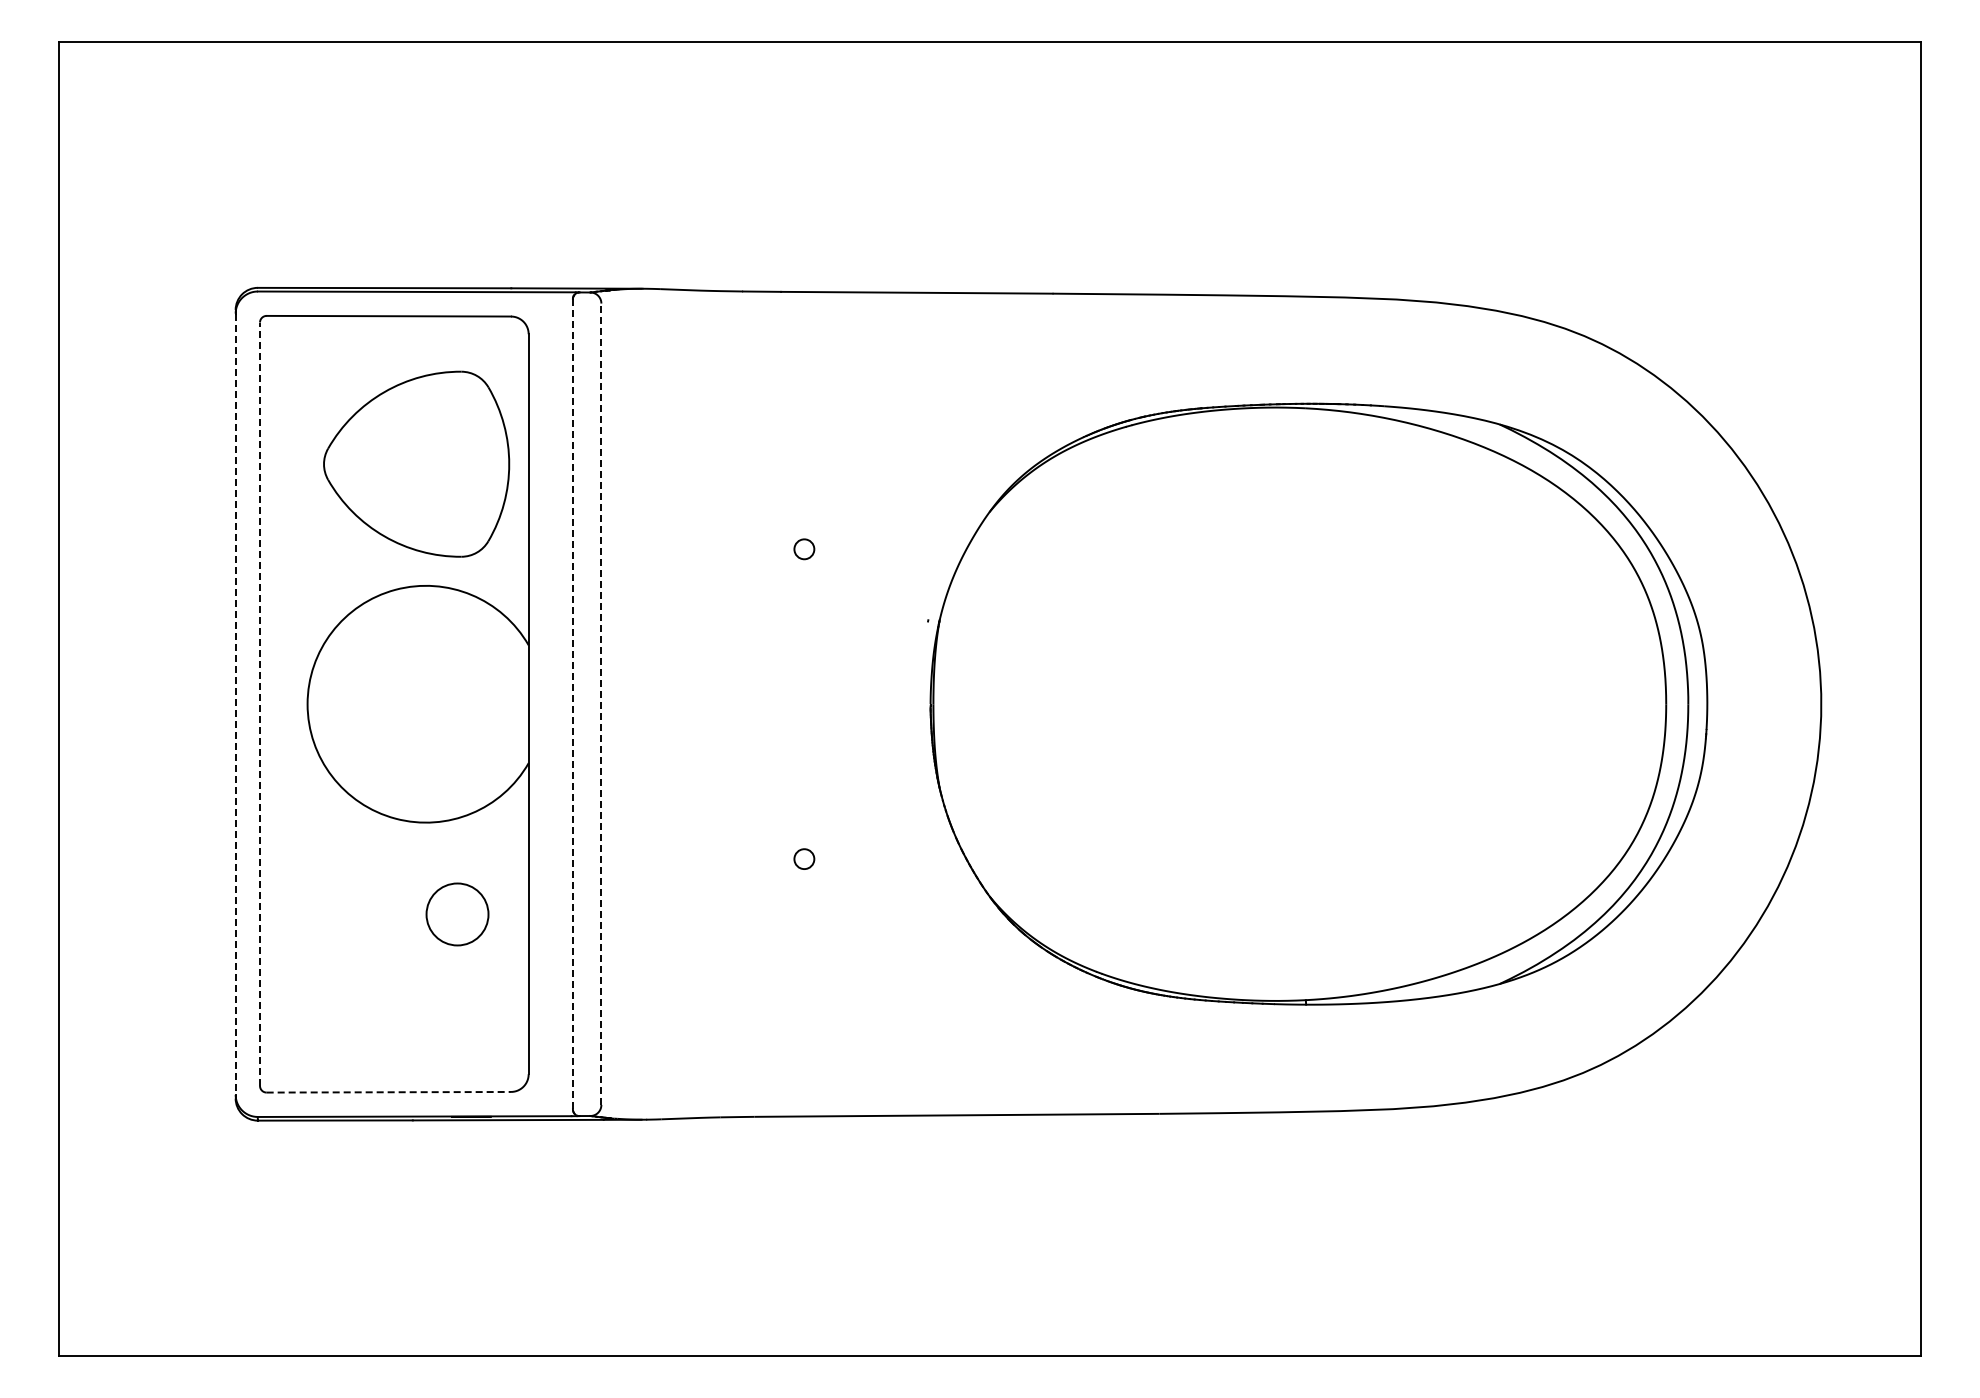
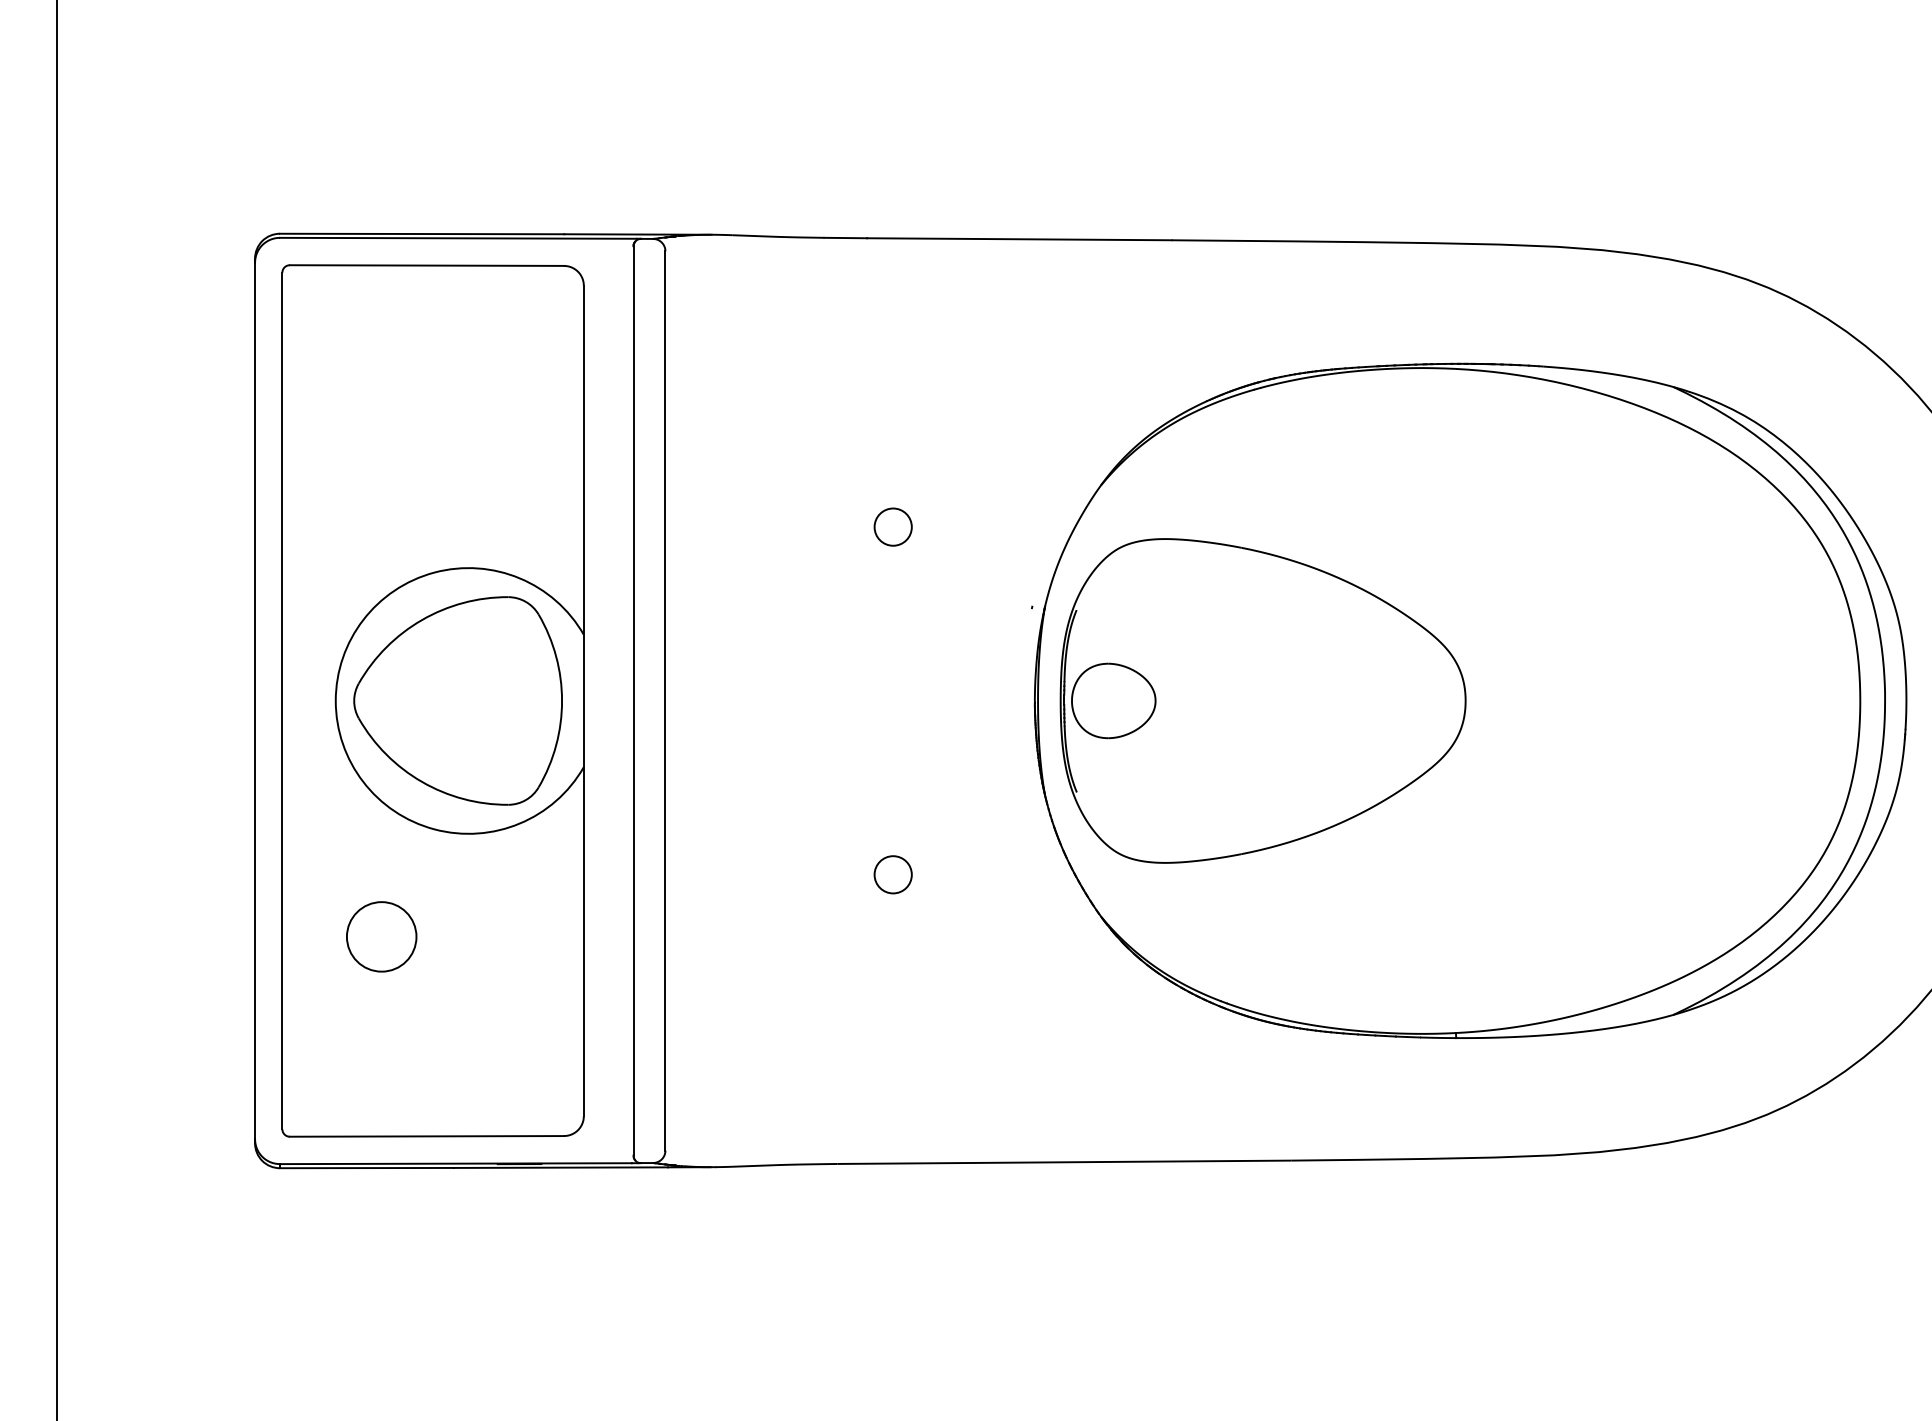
part: (416, 463) -> (457, 700), moved
circle: (803, 548) -> (892, 526), size x1.67
line: (572, 703) -> (633, 700), dashed -> solid
line: (235, 704) -> (254, 701), dashed -> solid
line: (260, 704) -> (282, 701), dashed -> solid
line: (601, 704) -> (665, 701), dashed -> solid
part: (1133, 704) -> (1262, 701), added
circle: (803, 858) -> (892, 874), size x1.67
circle: (457, 914) -> (381, 936), moved
line: (389, 1092) -> (427, 1136), dashed -> solid

